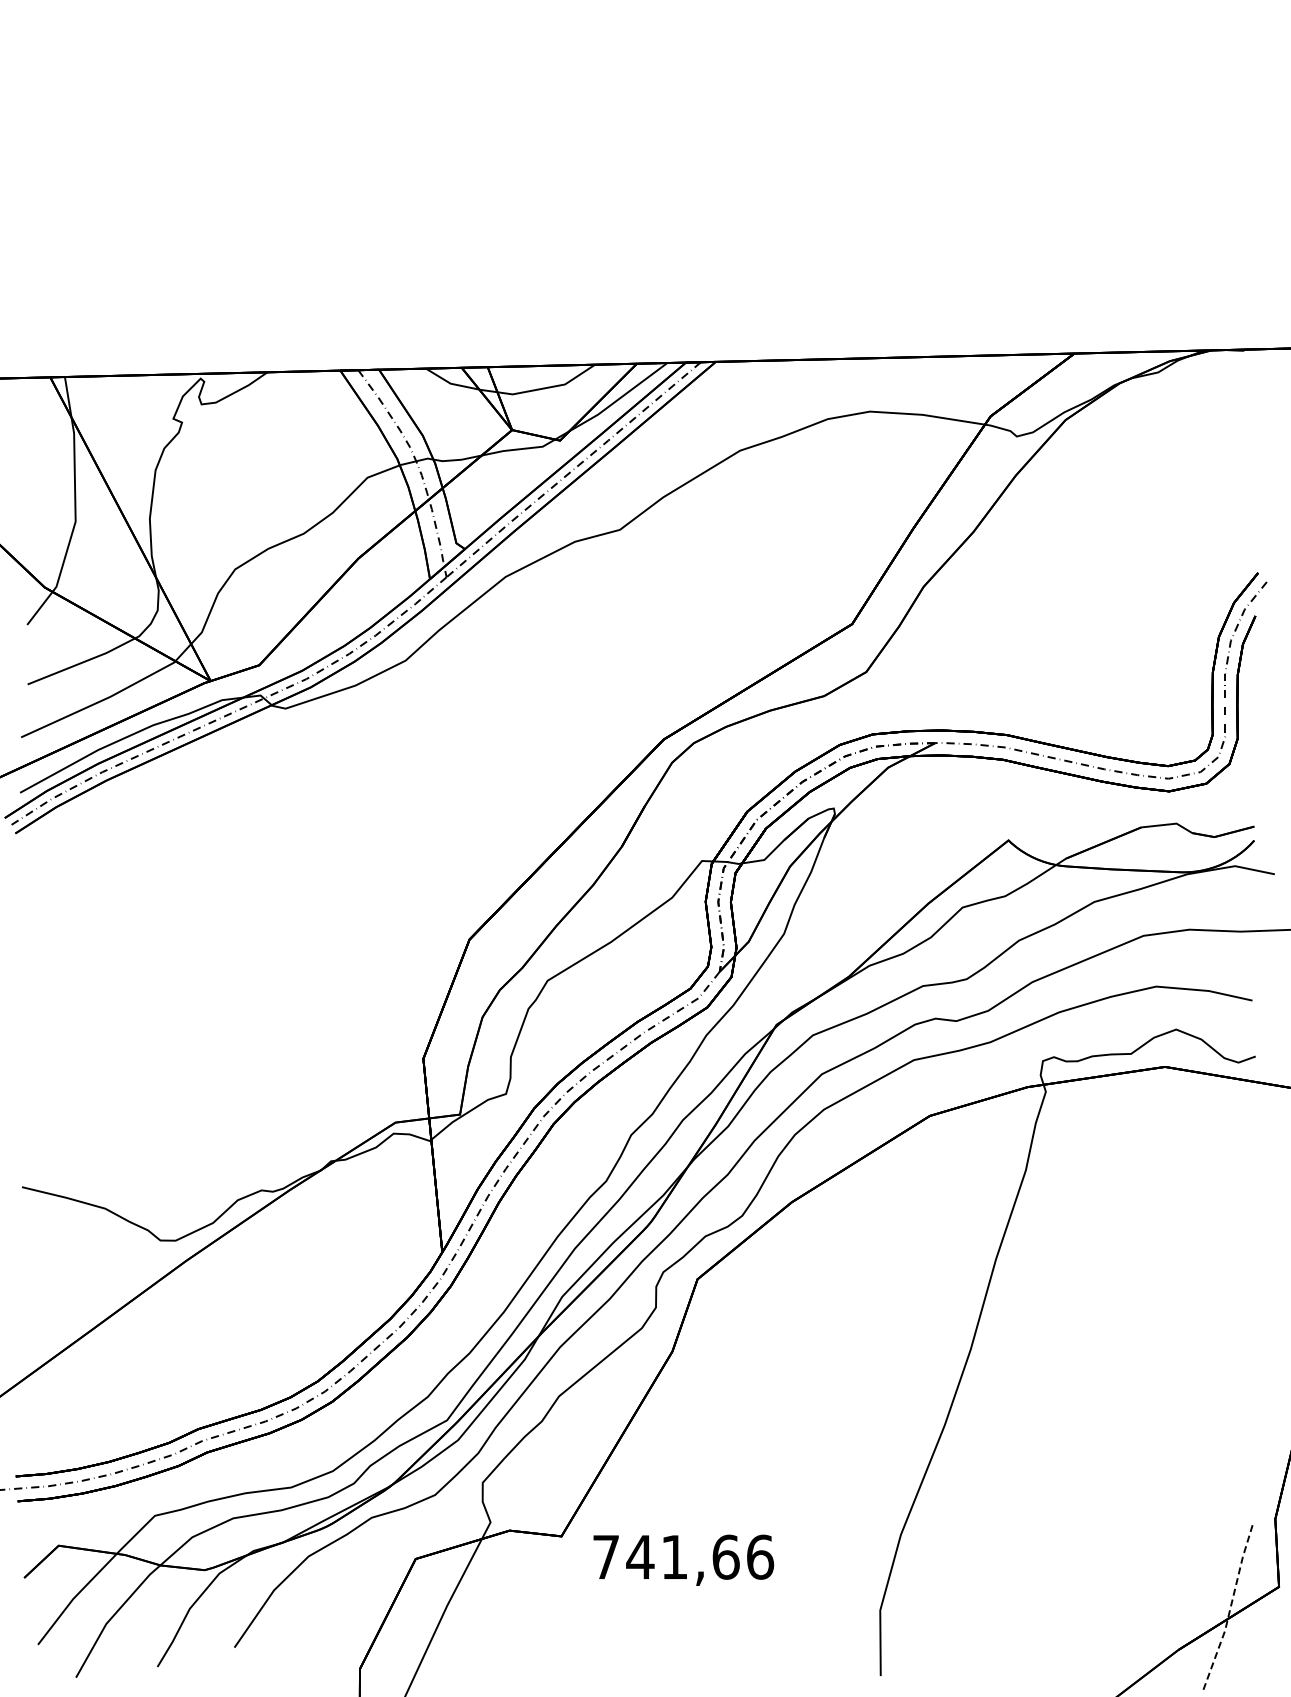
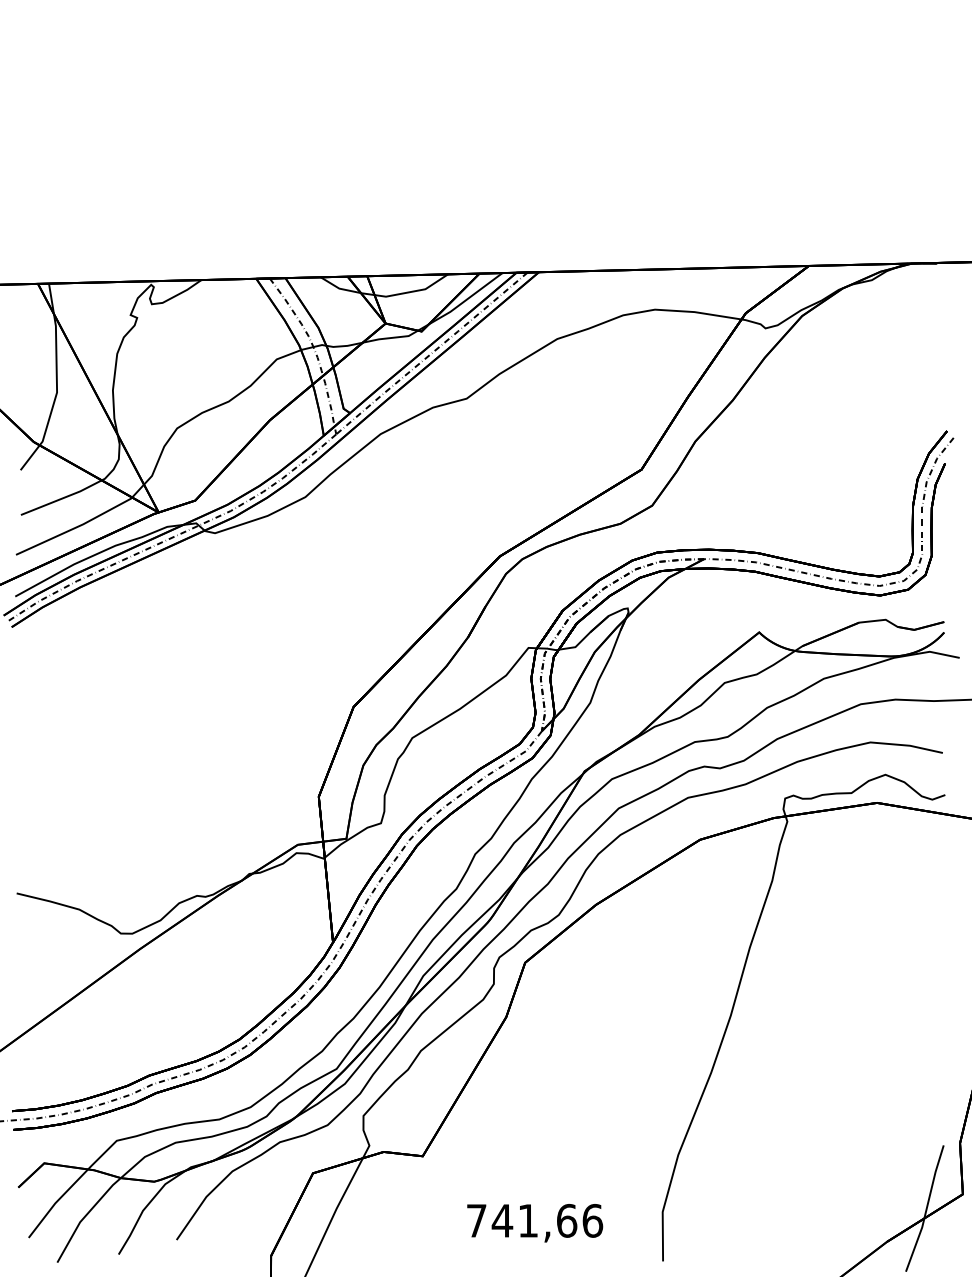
text: (683, 1559) -> (534, 1222), moved
line: (1231, 1606) -> (927, 1209), dashed -> solid

